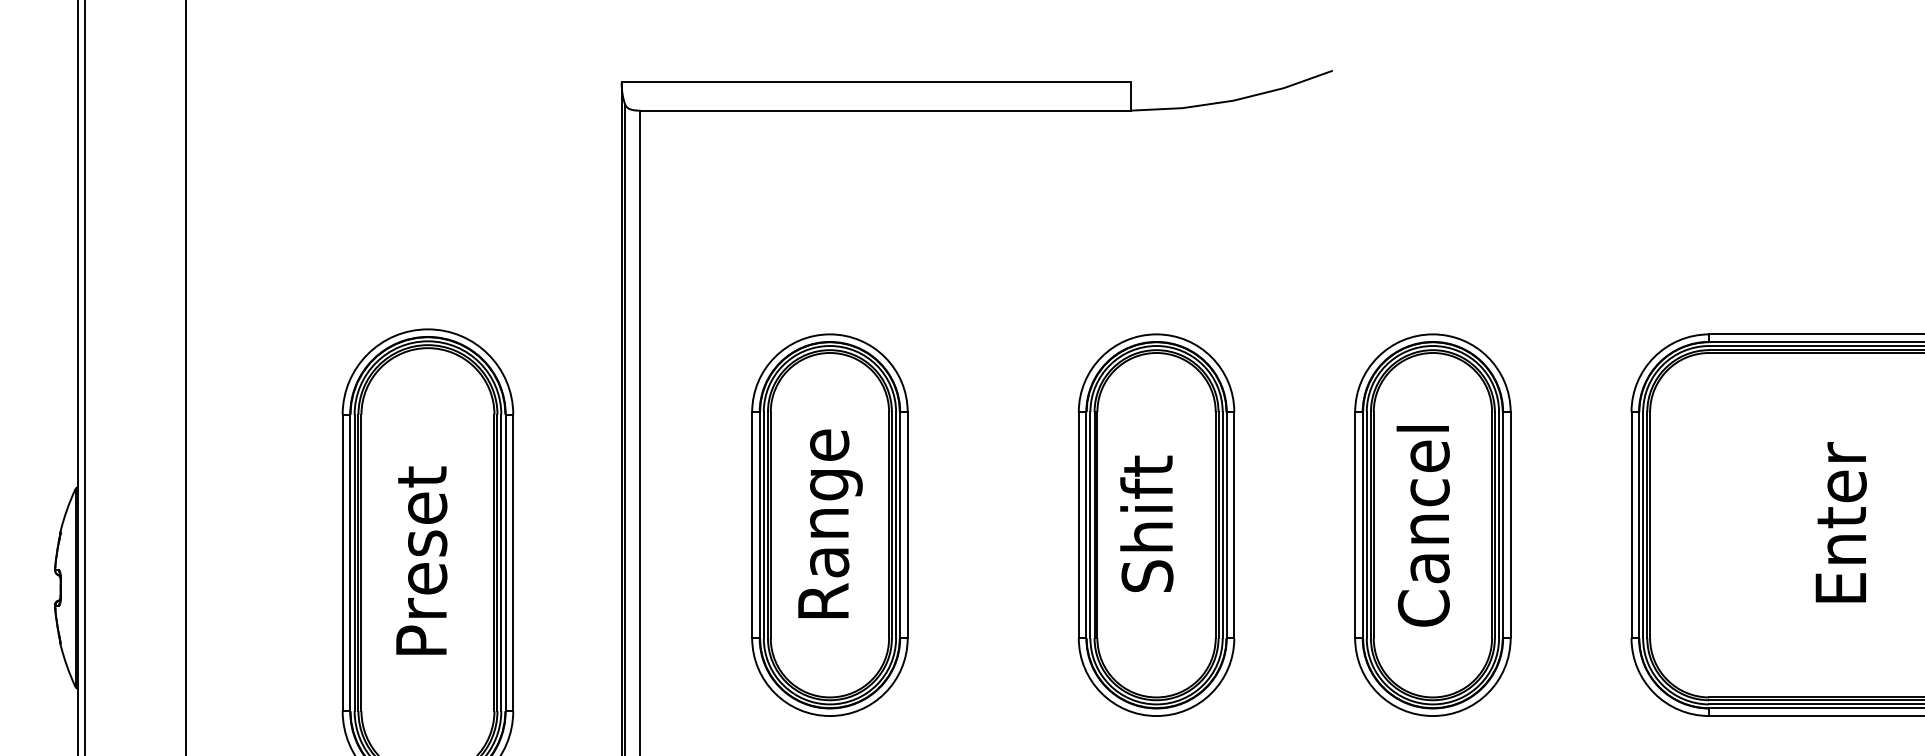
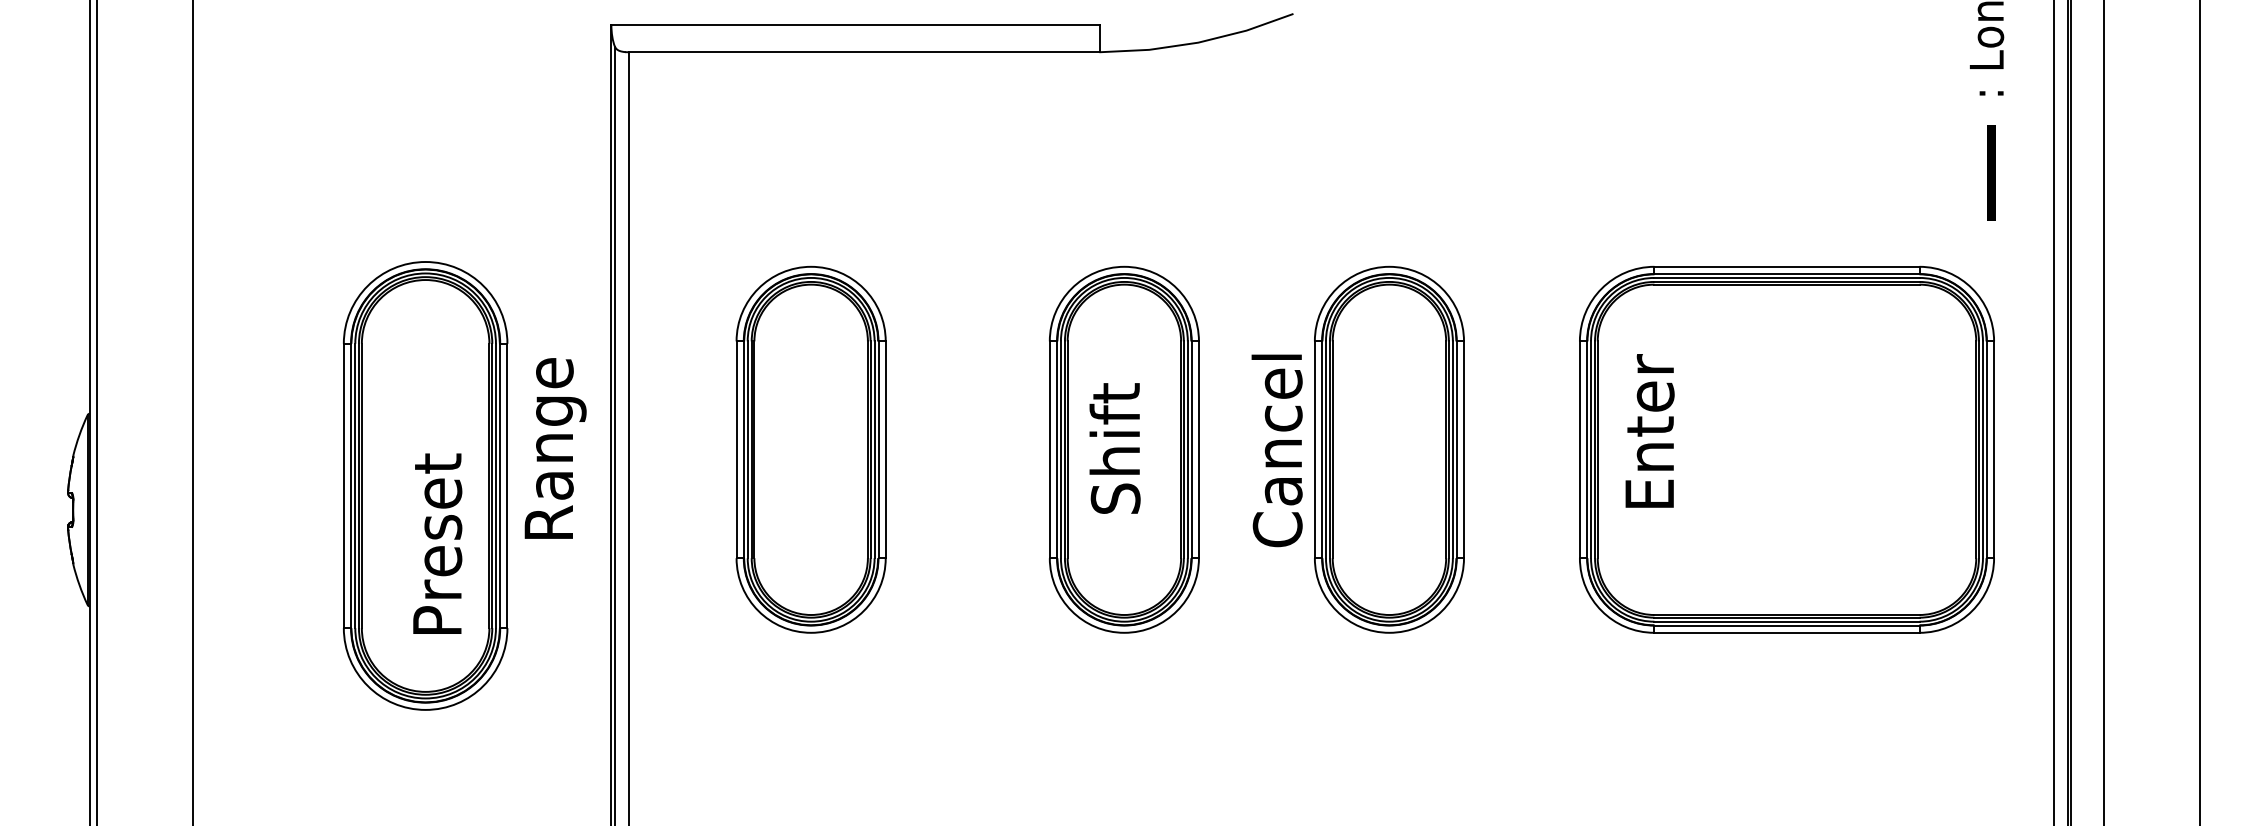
text: (1840, 521) -> (1649, 430), moved
text: (830, 523) -> (555, 448), moved
text: (1422, 525) -> (1276, 450), moved
text: (421, 560) -> (437, 543), moved

